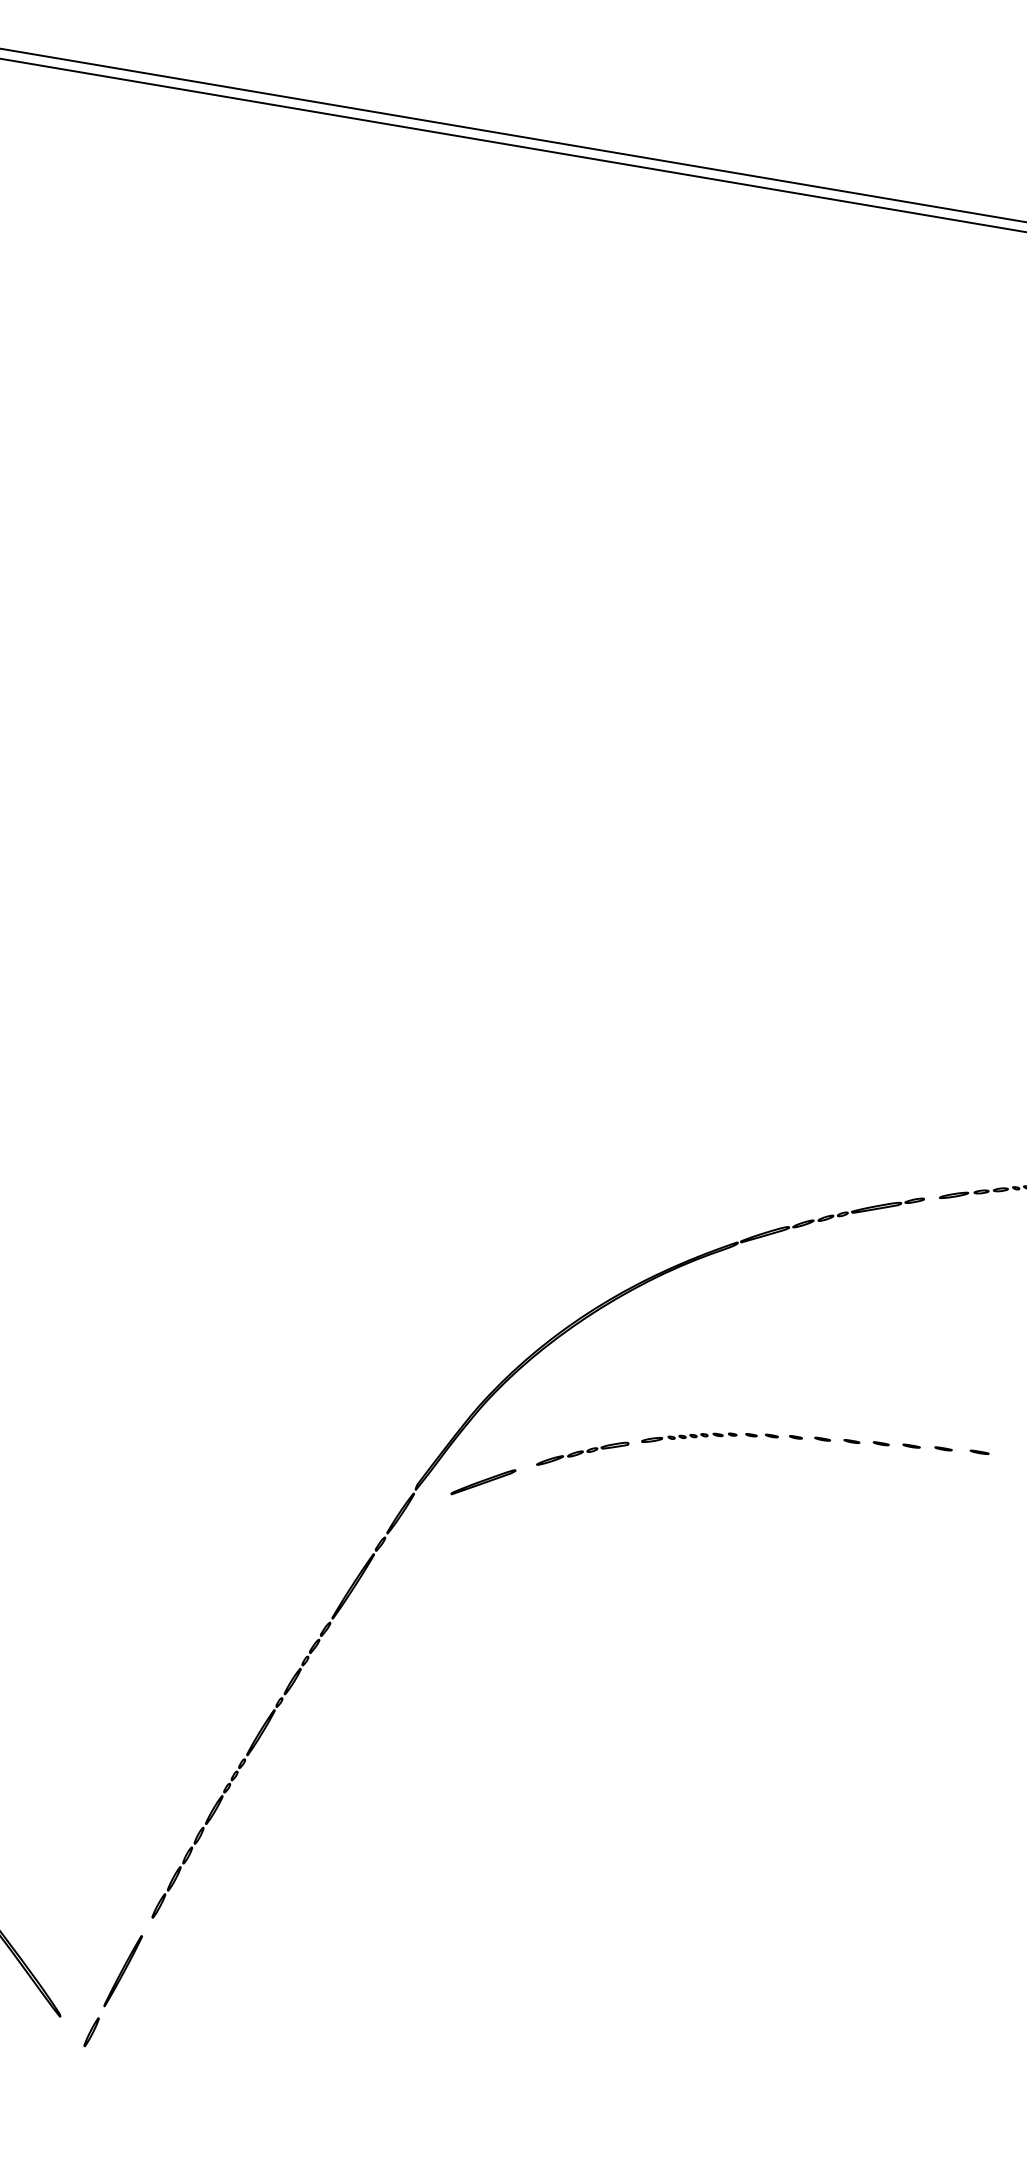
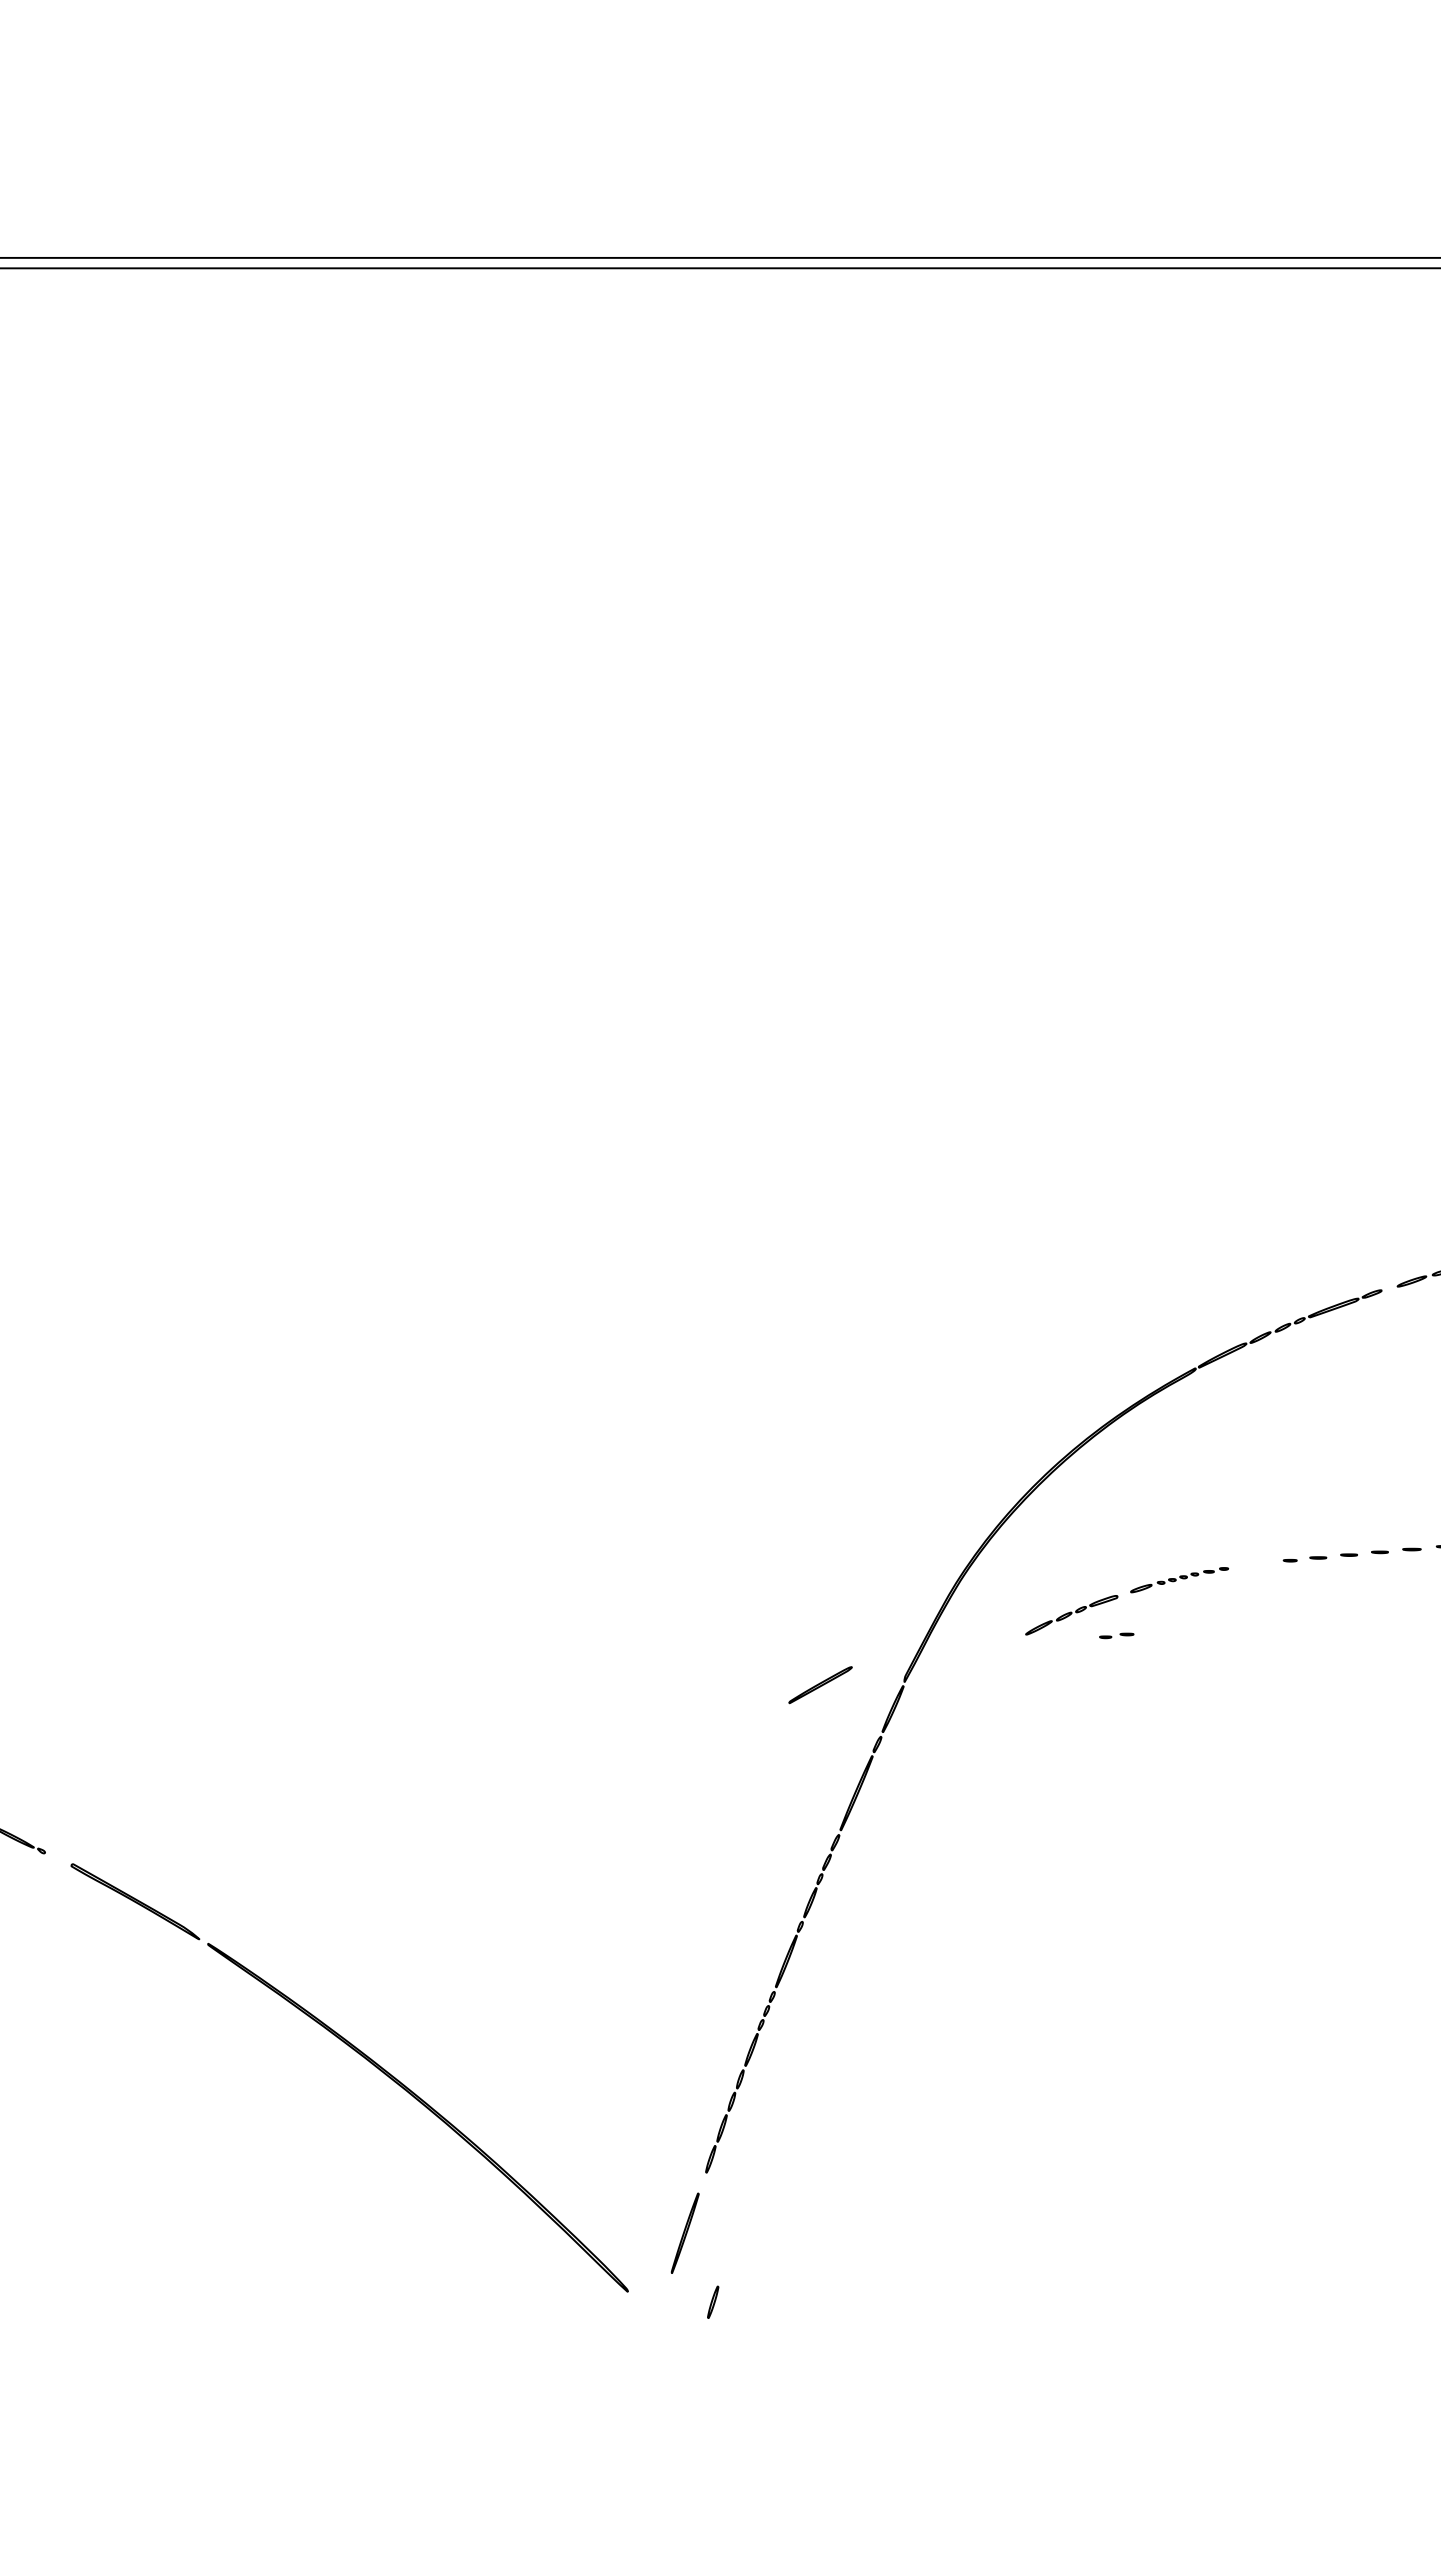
part: (761, 1435) -> (1116, 1635), moved
part: (483, 1482) -> (820, 1685), moved
part: (92, 2031) -> (713, 2301), moved

